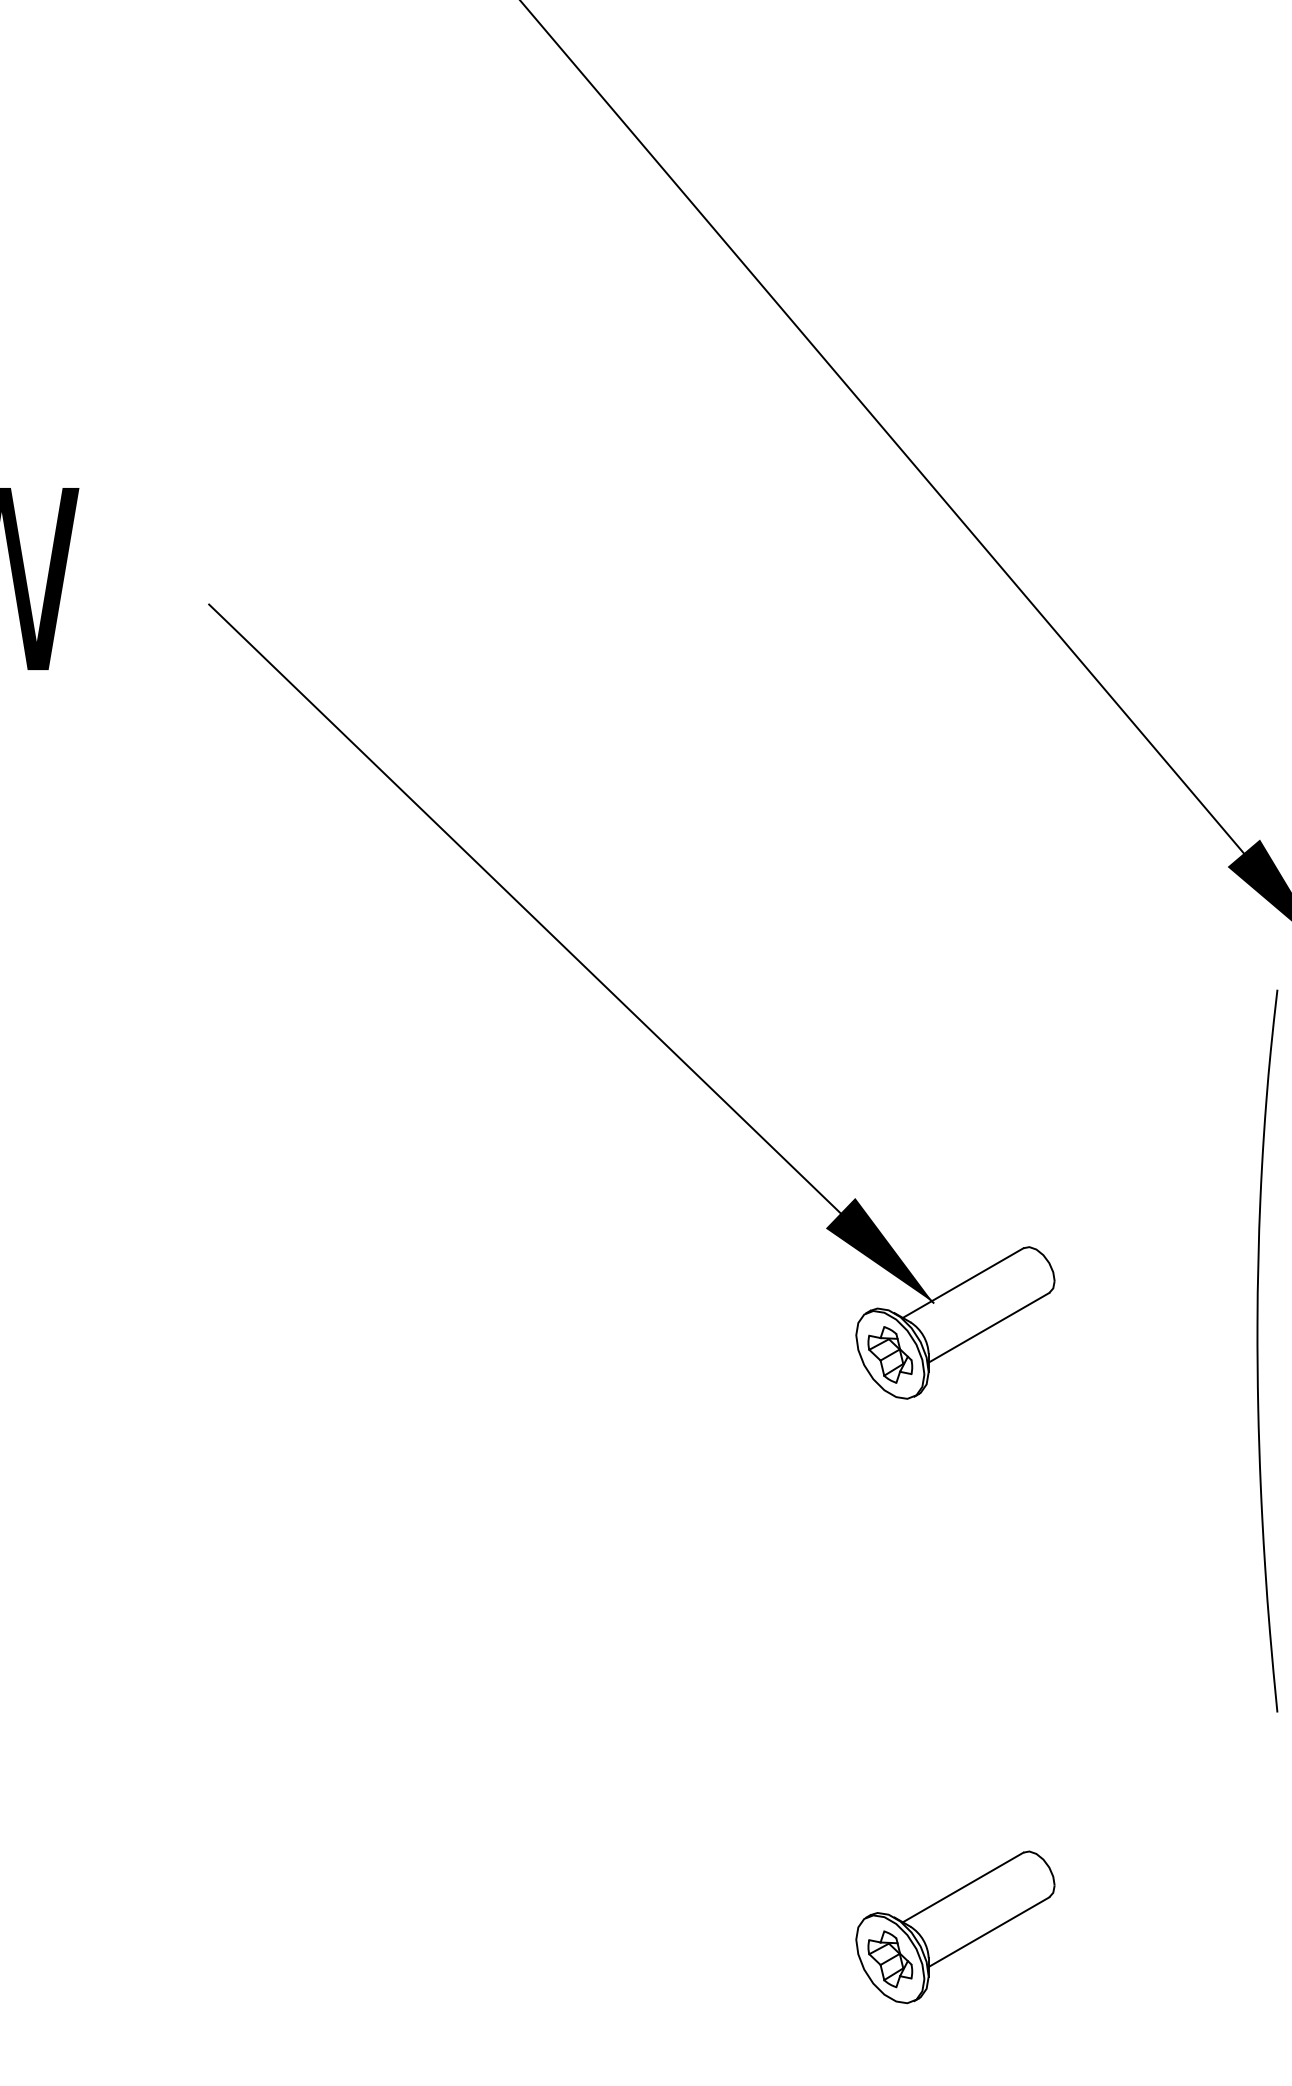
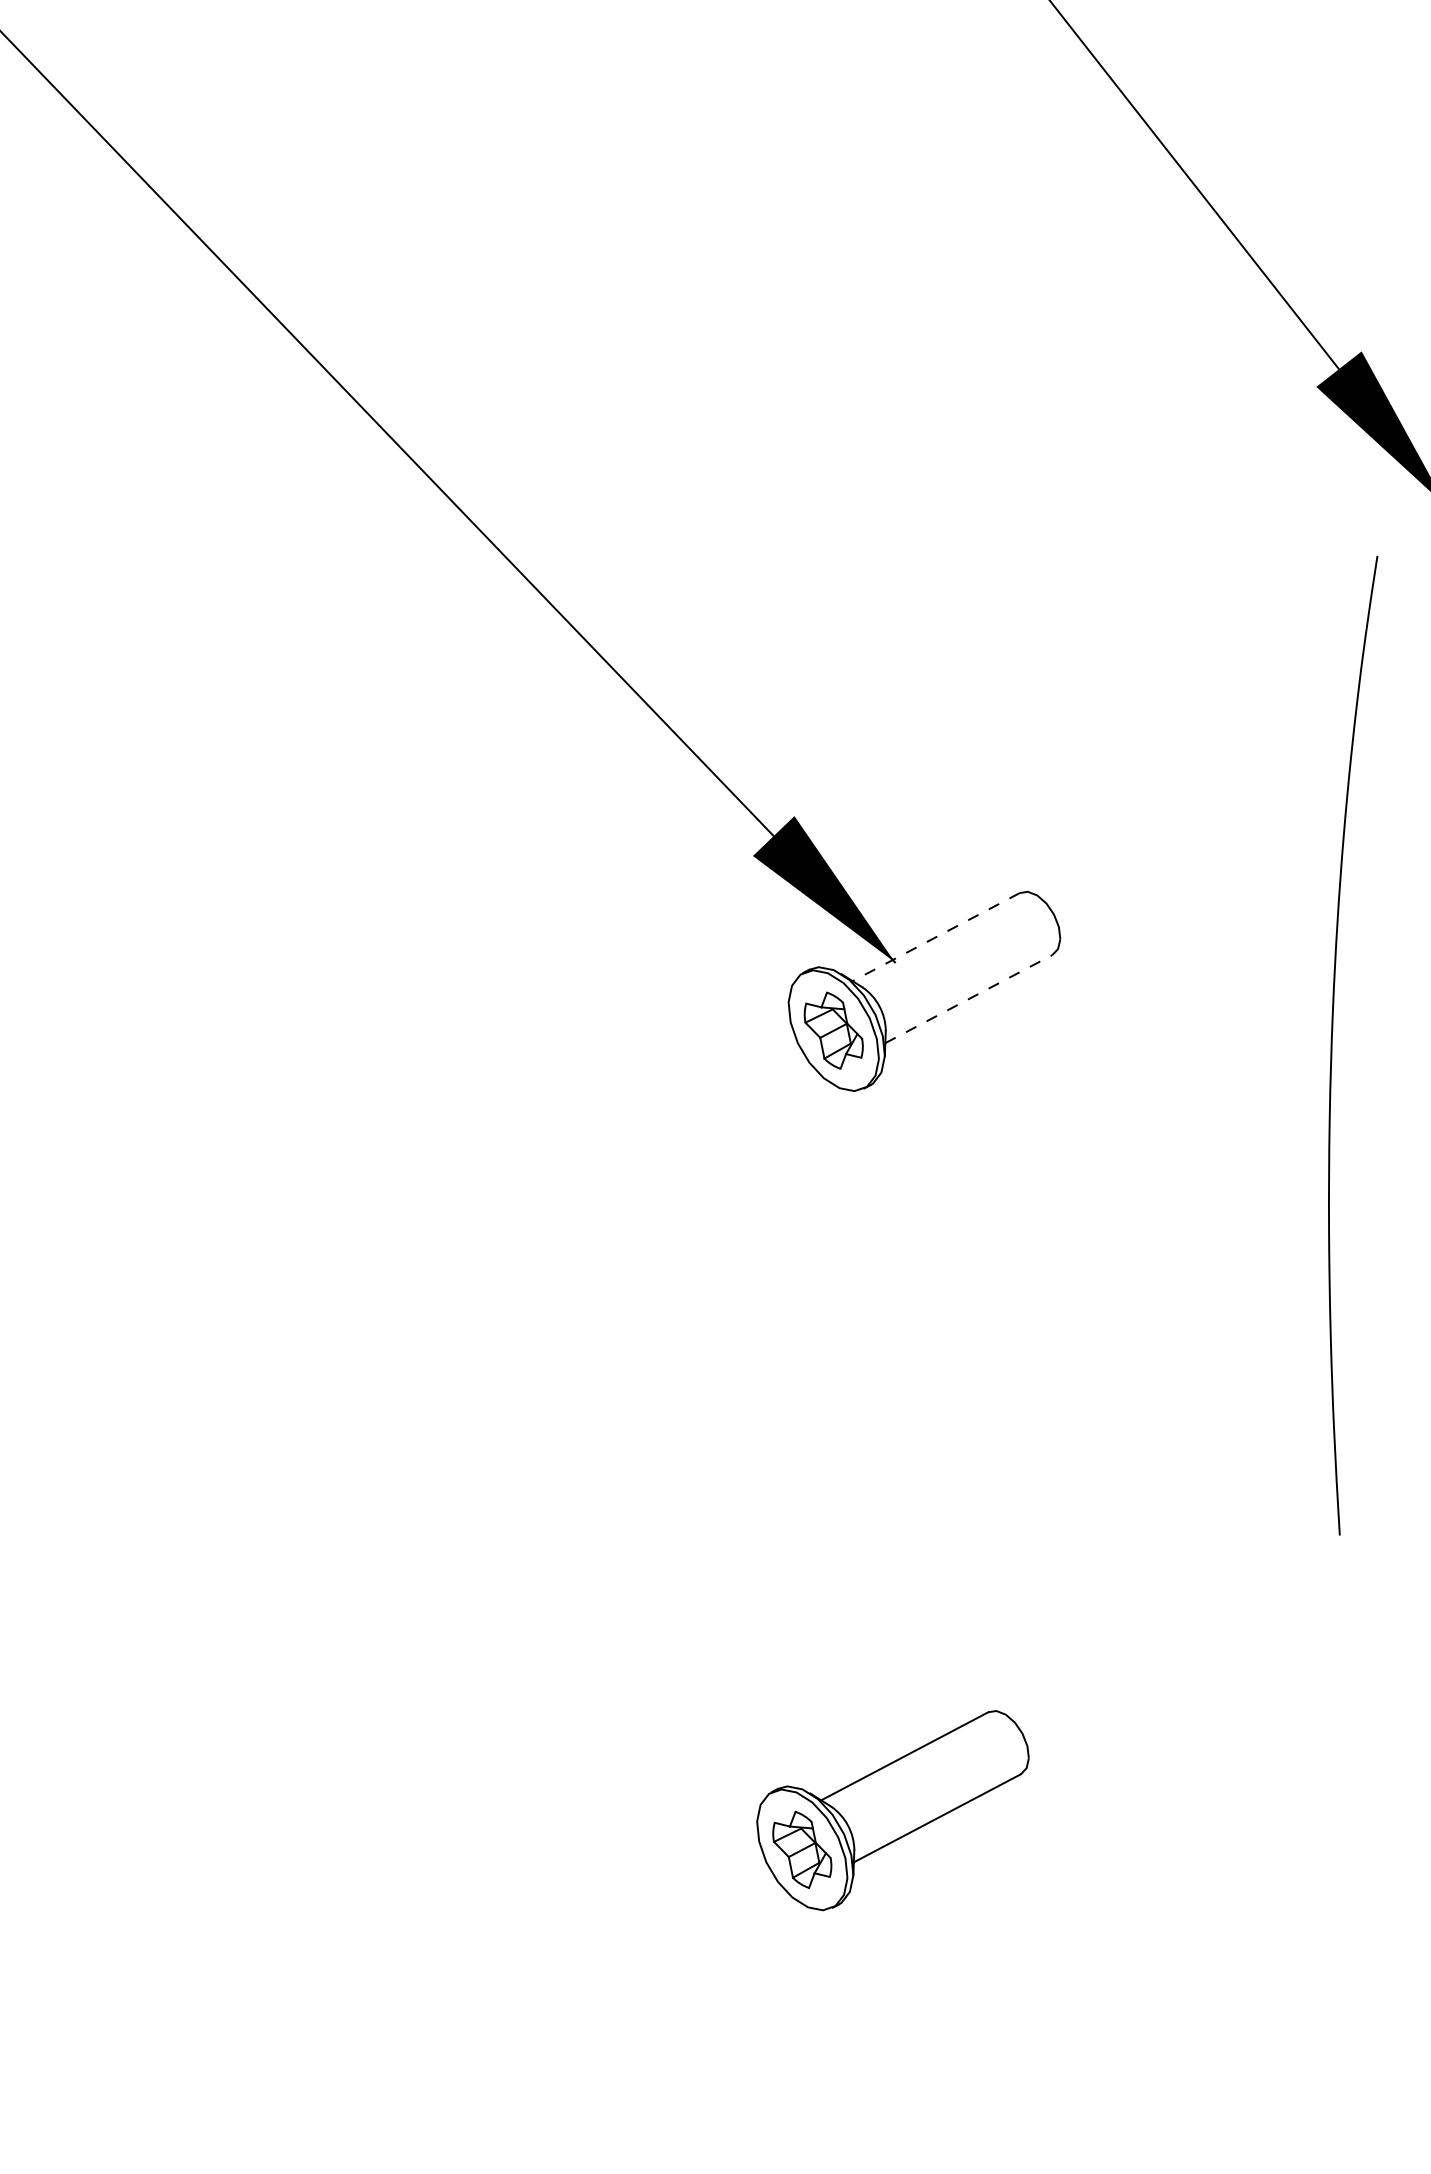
line: (963, 1283) -> (936, 937), solid -> dashed
line: (989, 1327) -> (969, 998), solid -> dashed

